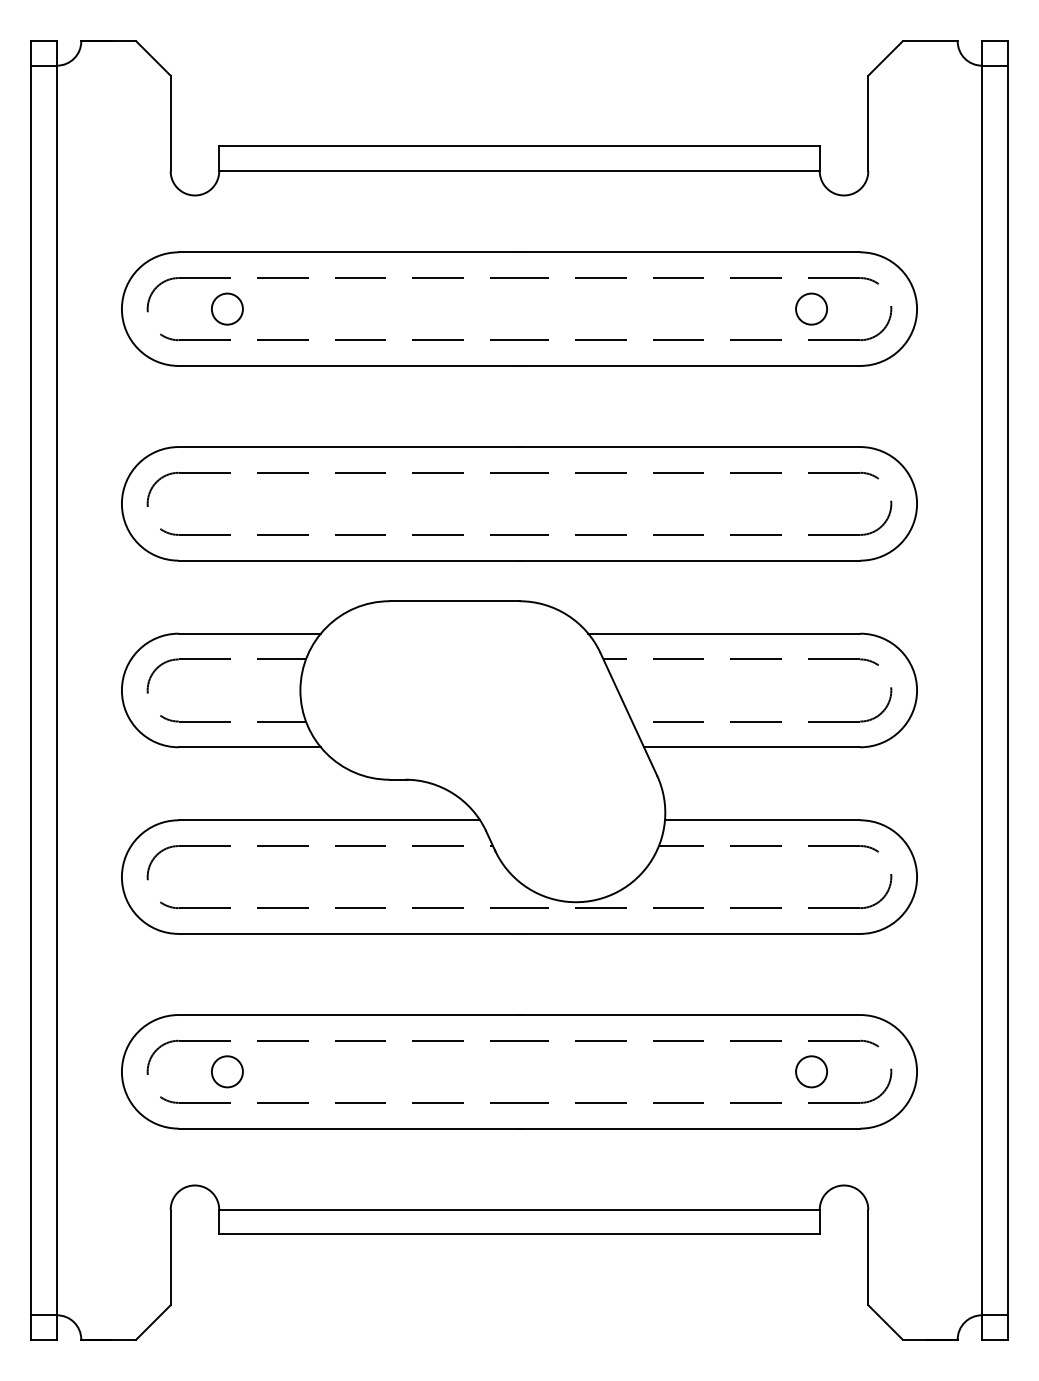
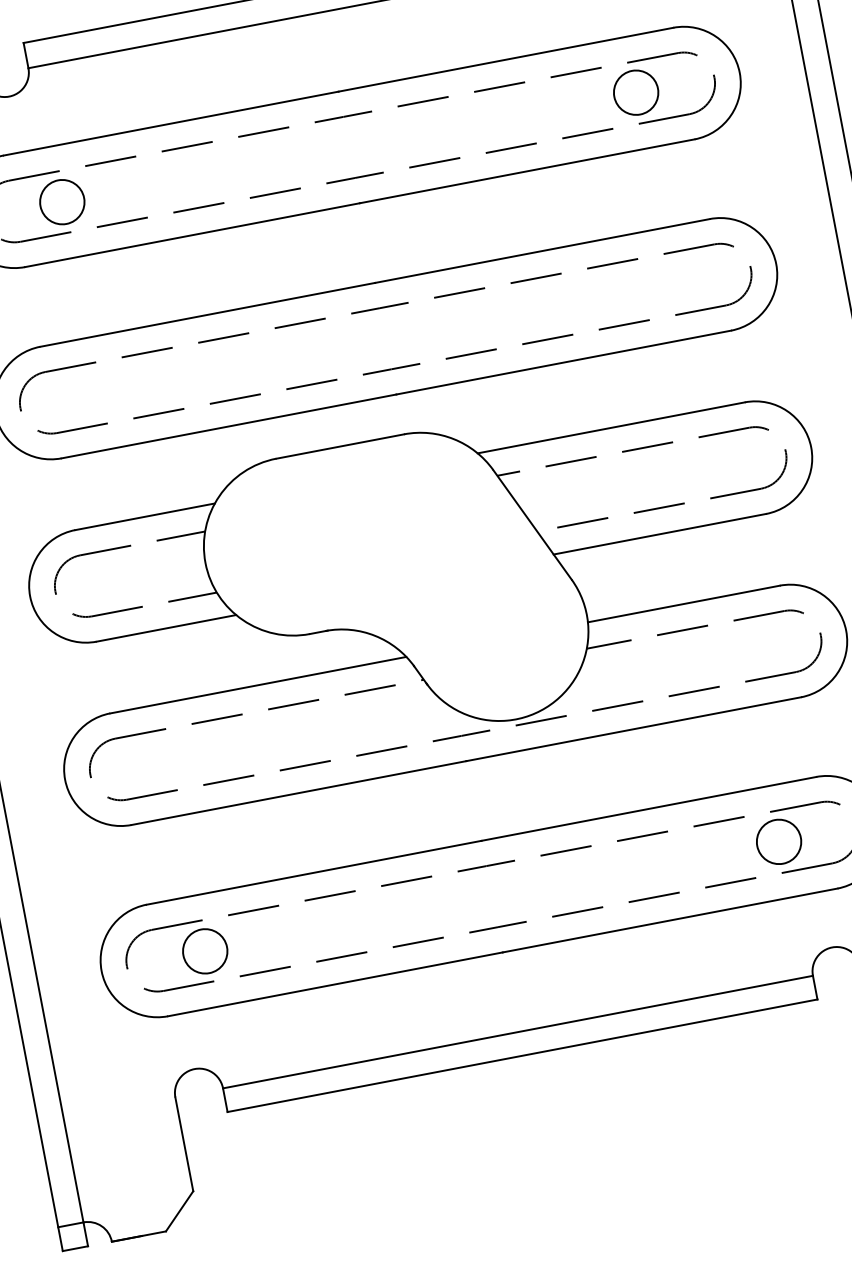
circle: (227, 308) -> (62, 201), size x1.43
circle: (811, 308) -> (635, 92), size x1.43
circle: (227, 1071) -> (205, 951), size x1.43
circle: (811, 1071) -> (778, 841), size x1.43

